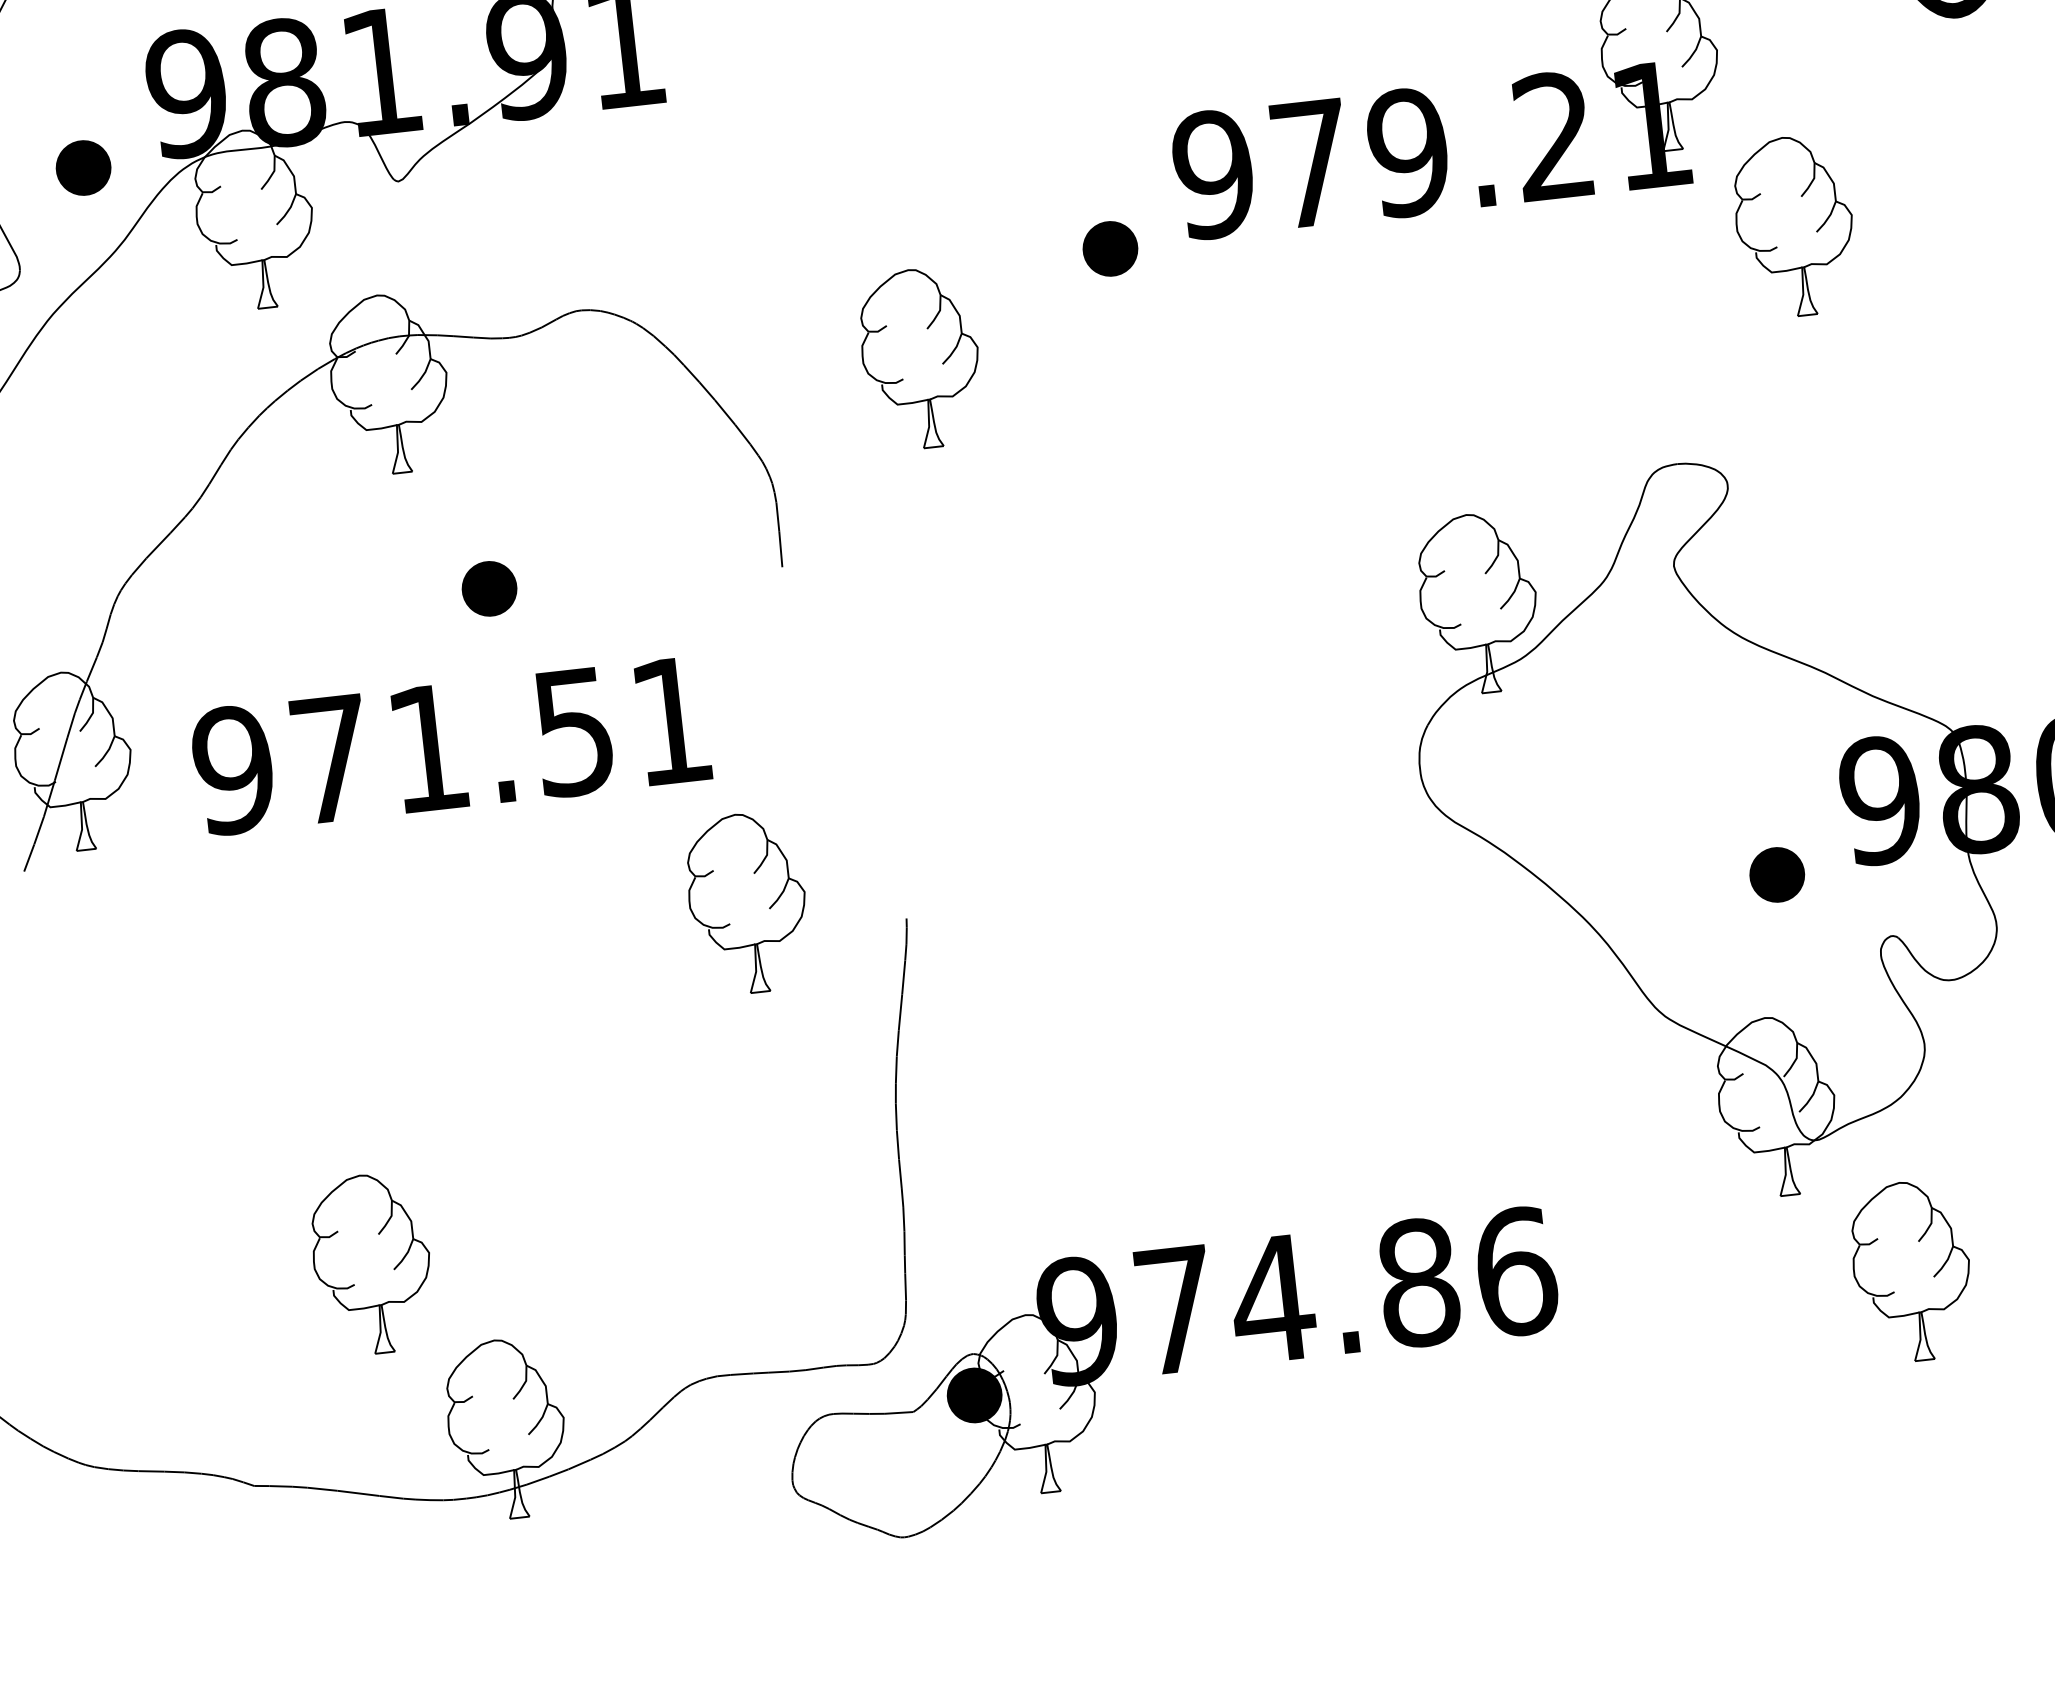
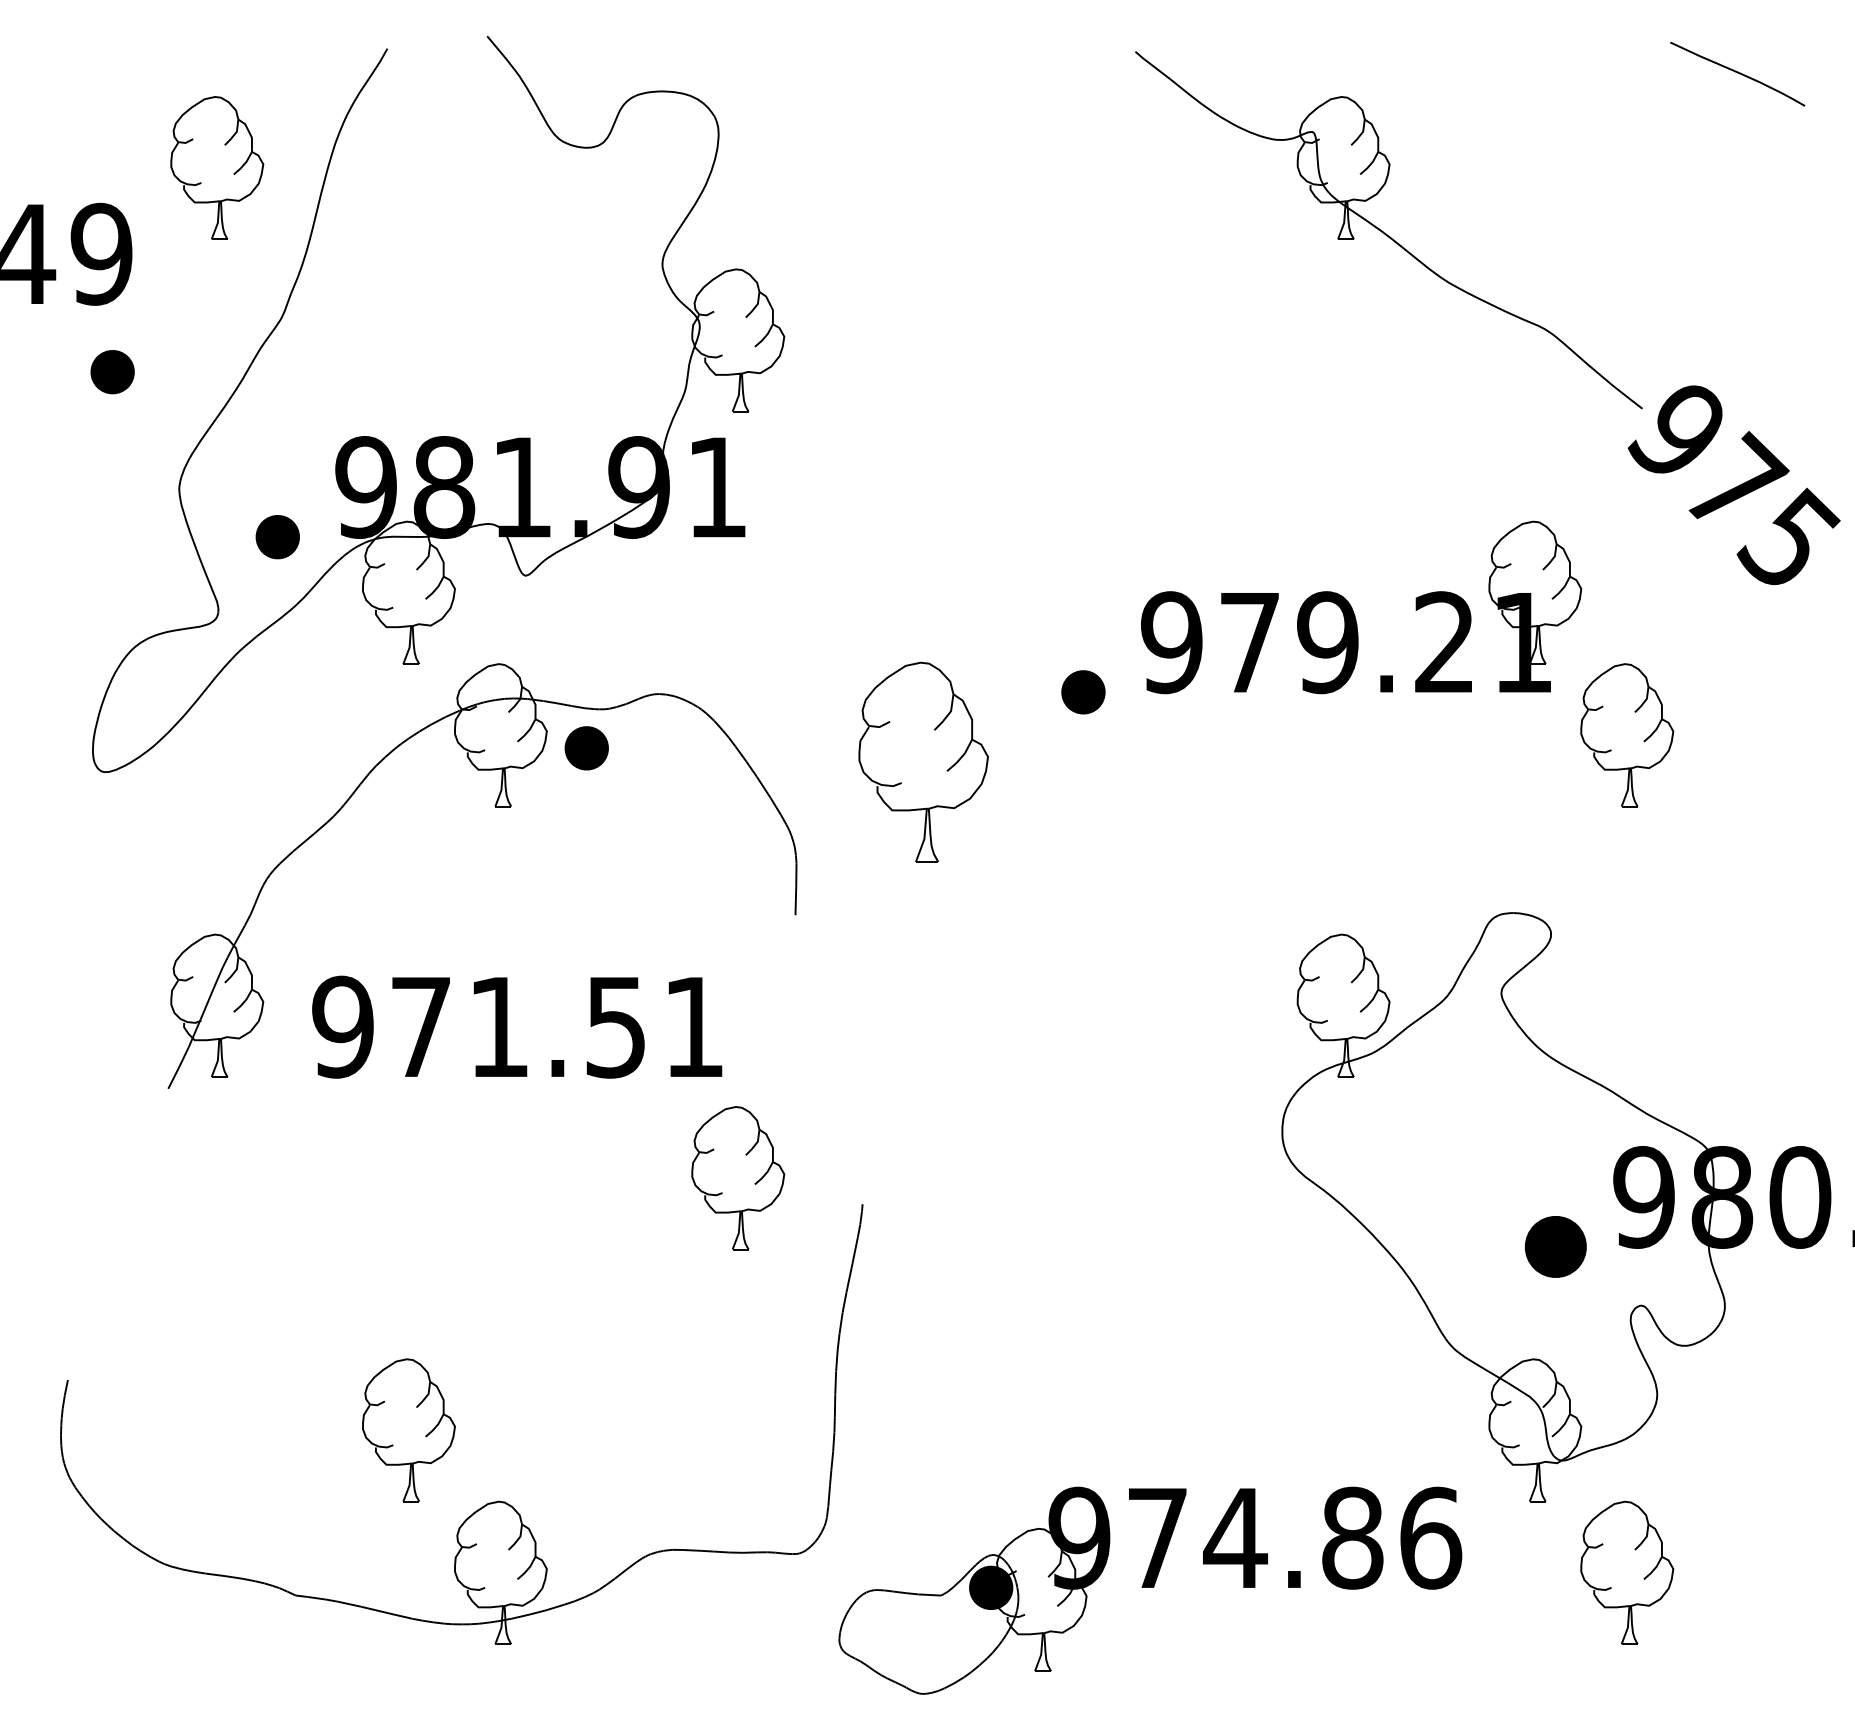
part: (920, 358) -> (923, 762), size x1.4
part: (489, 589) -> (586, 748), moved
part: (1777, 875) -> (1555, 1247), size x1.4
part: (1173, 1376) -> (1150, 1590), moved

